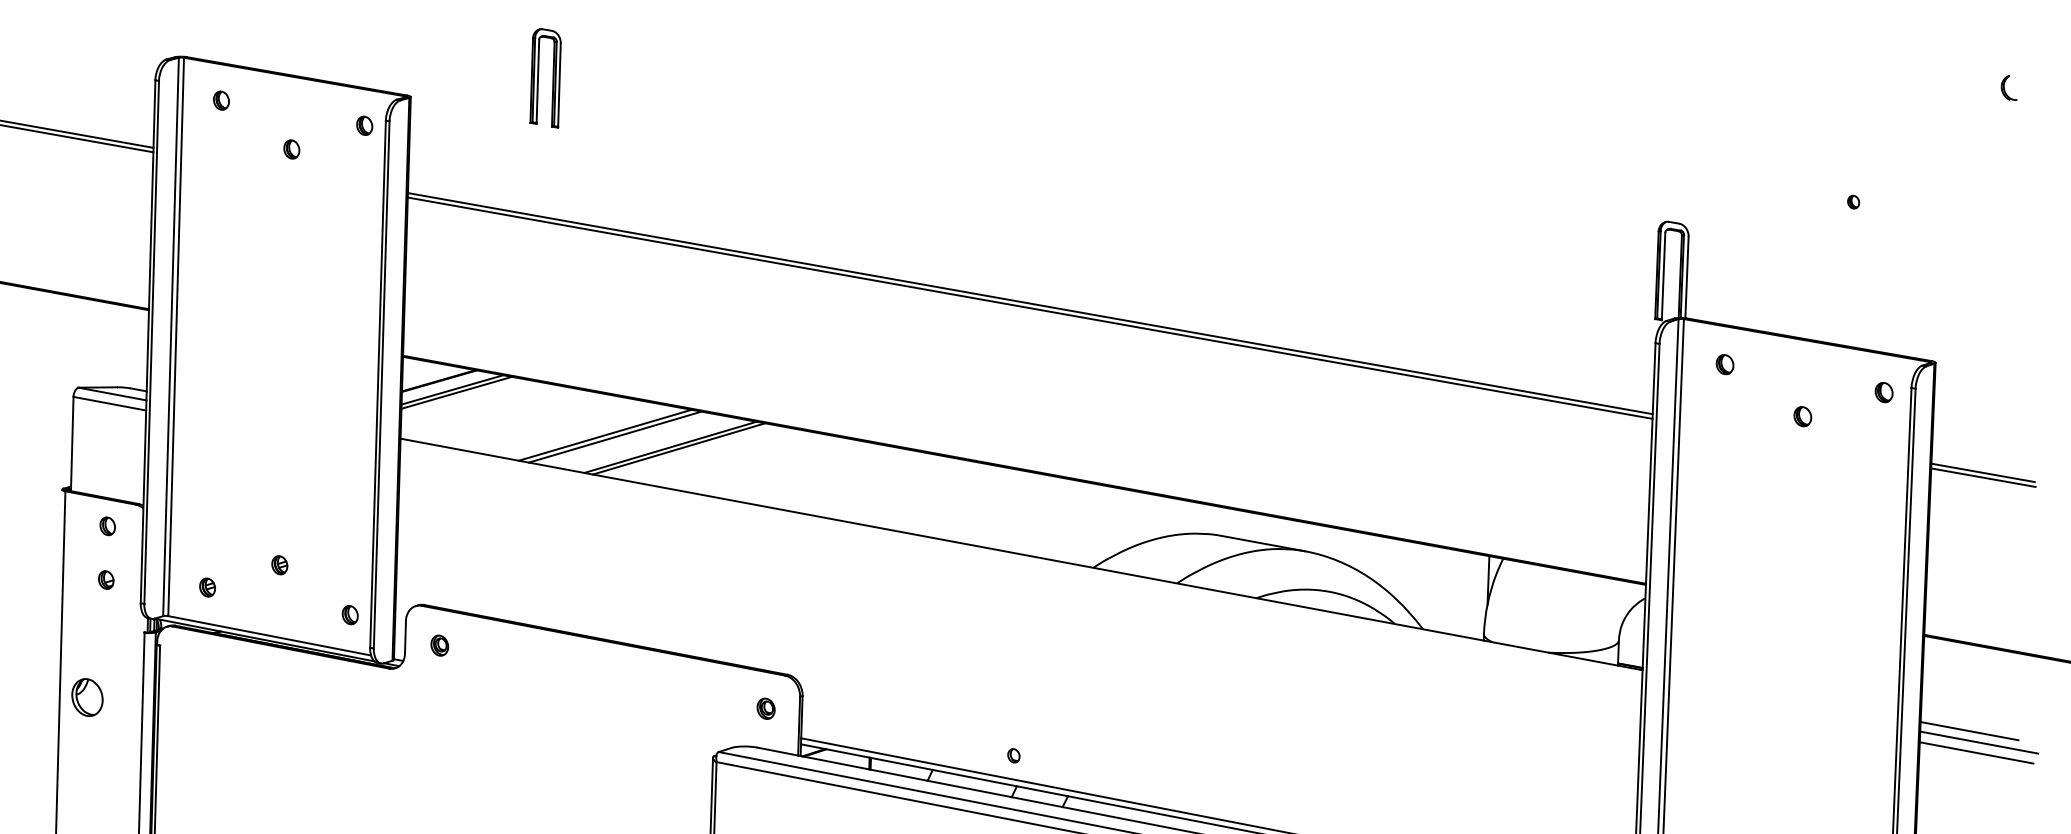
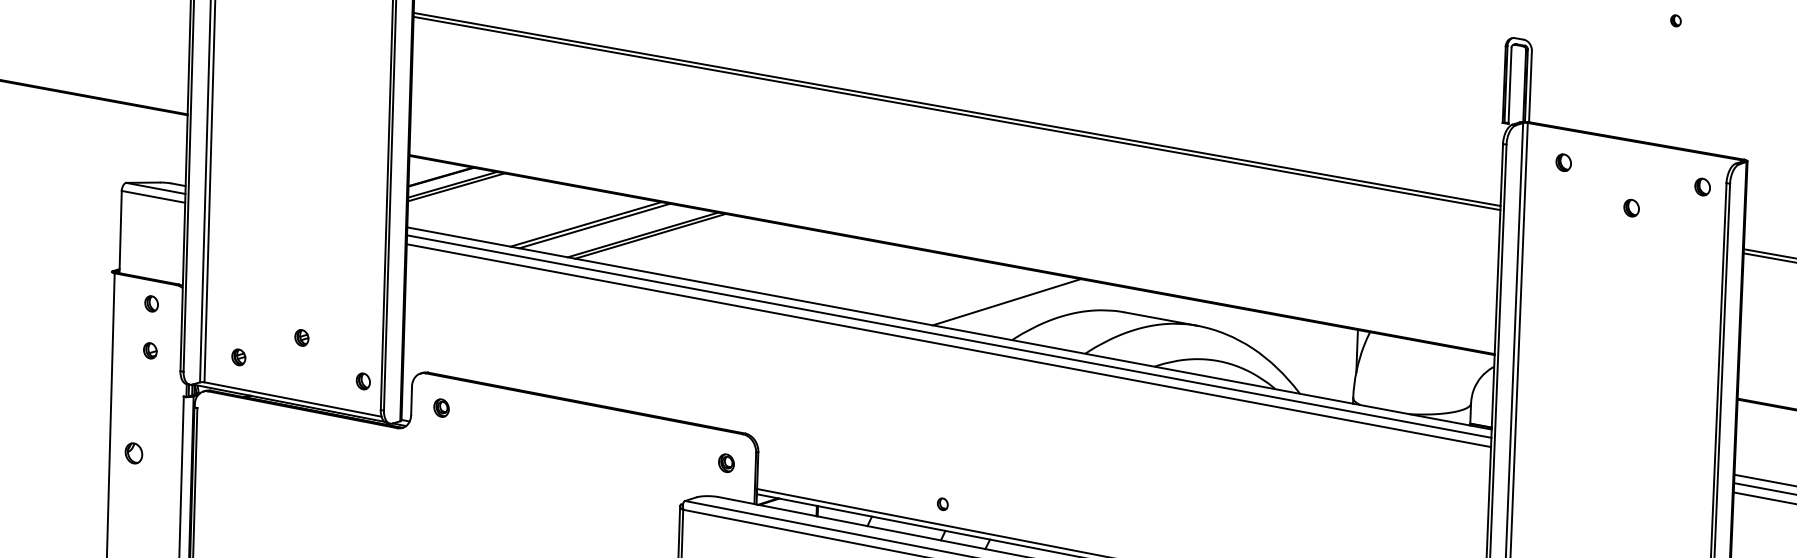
line: (1087, 523) -> (1007, 301), added
line: (1021, 563) -> (949, 336), added
line: (1020, 573) -> (948, 345), added
part: (87, 697) -> (133, 453), size x0.62

